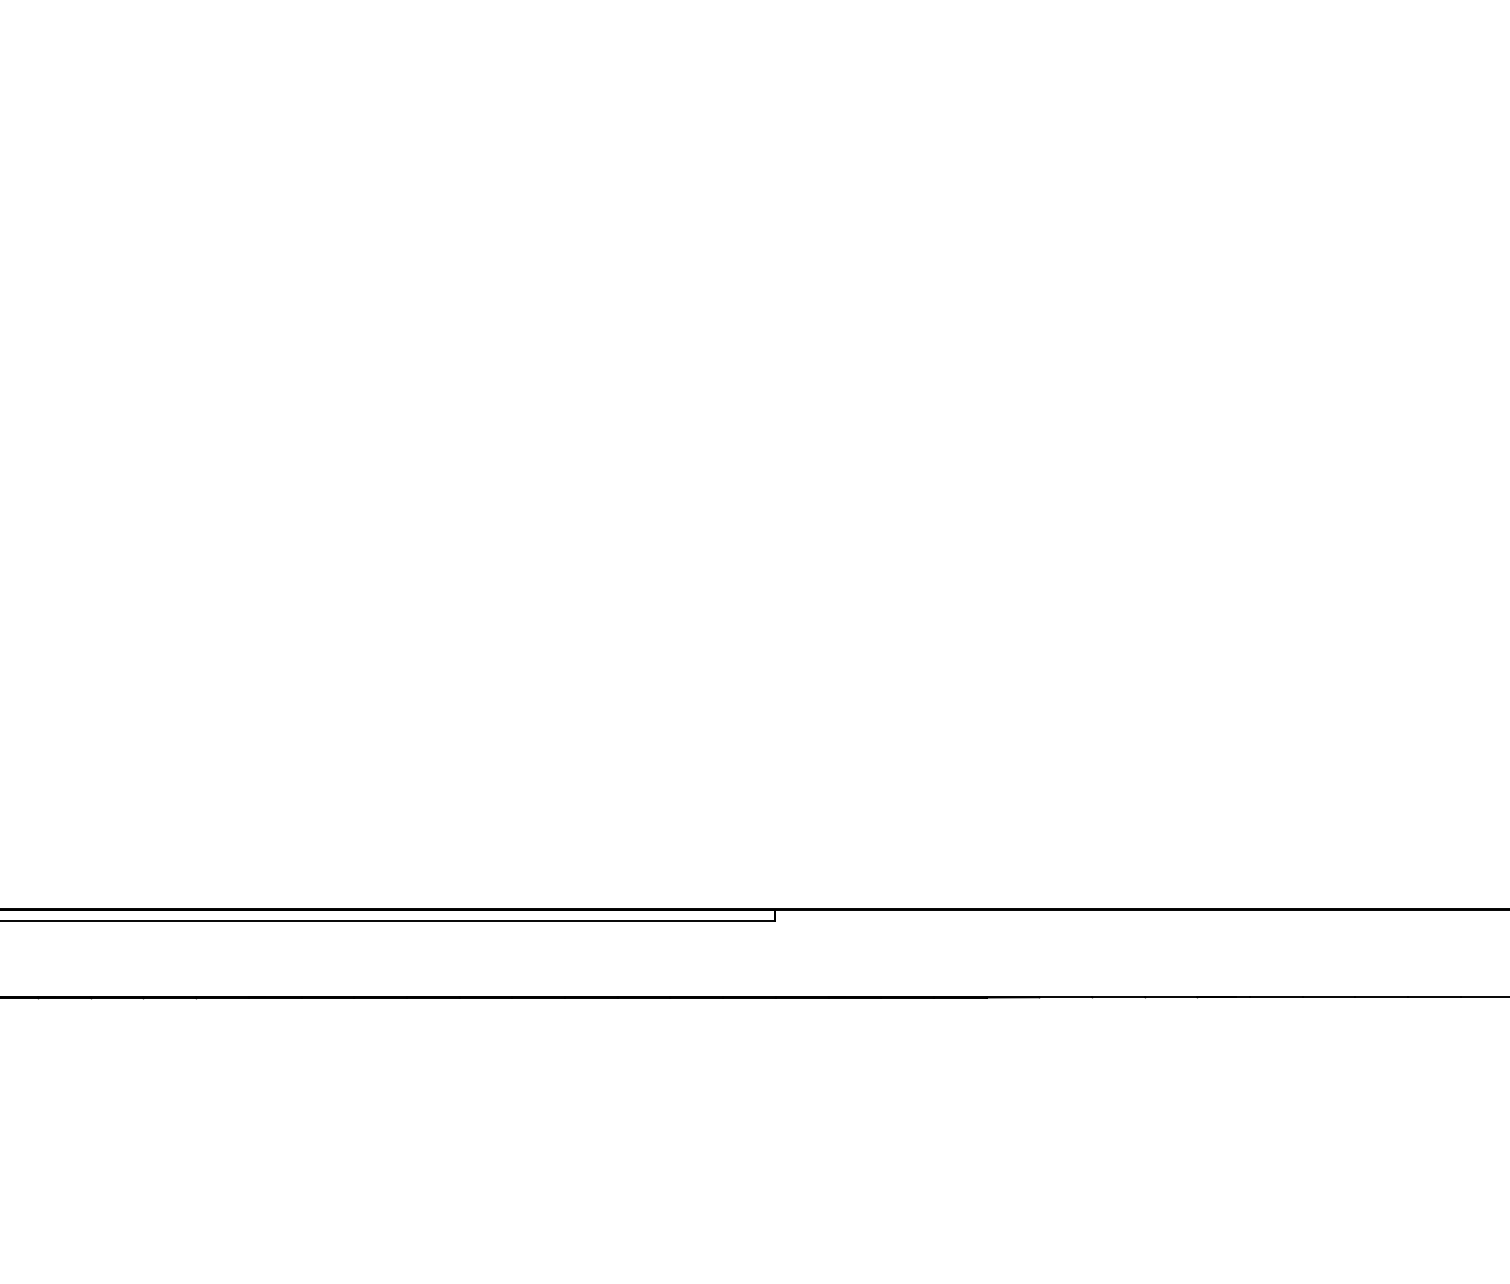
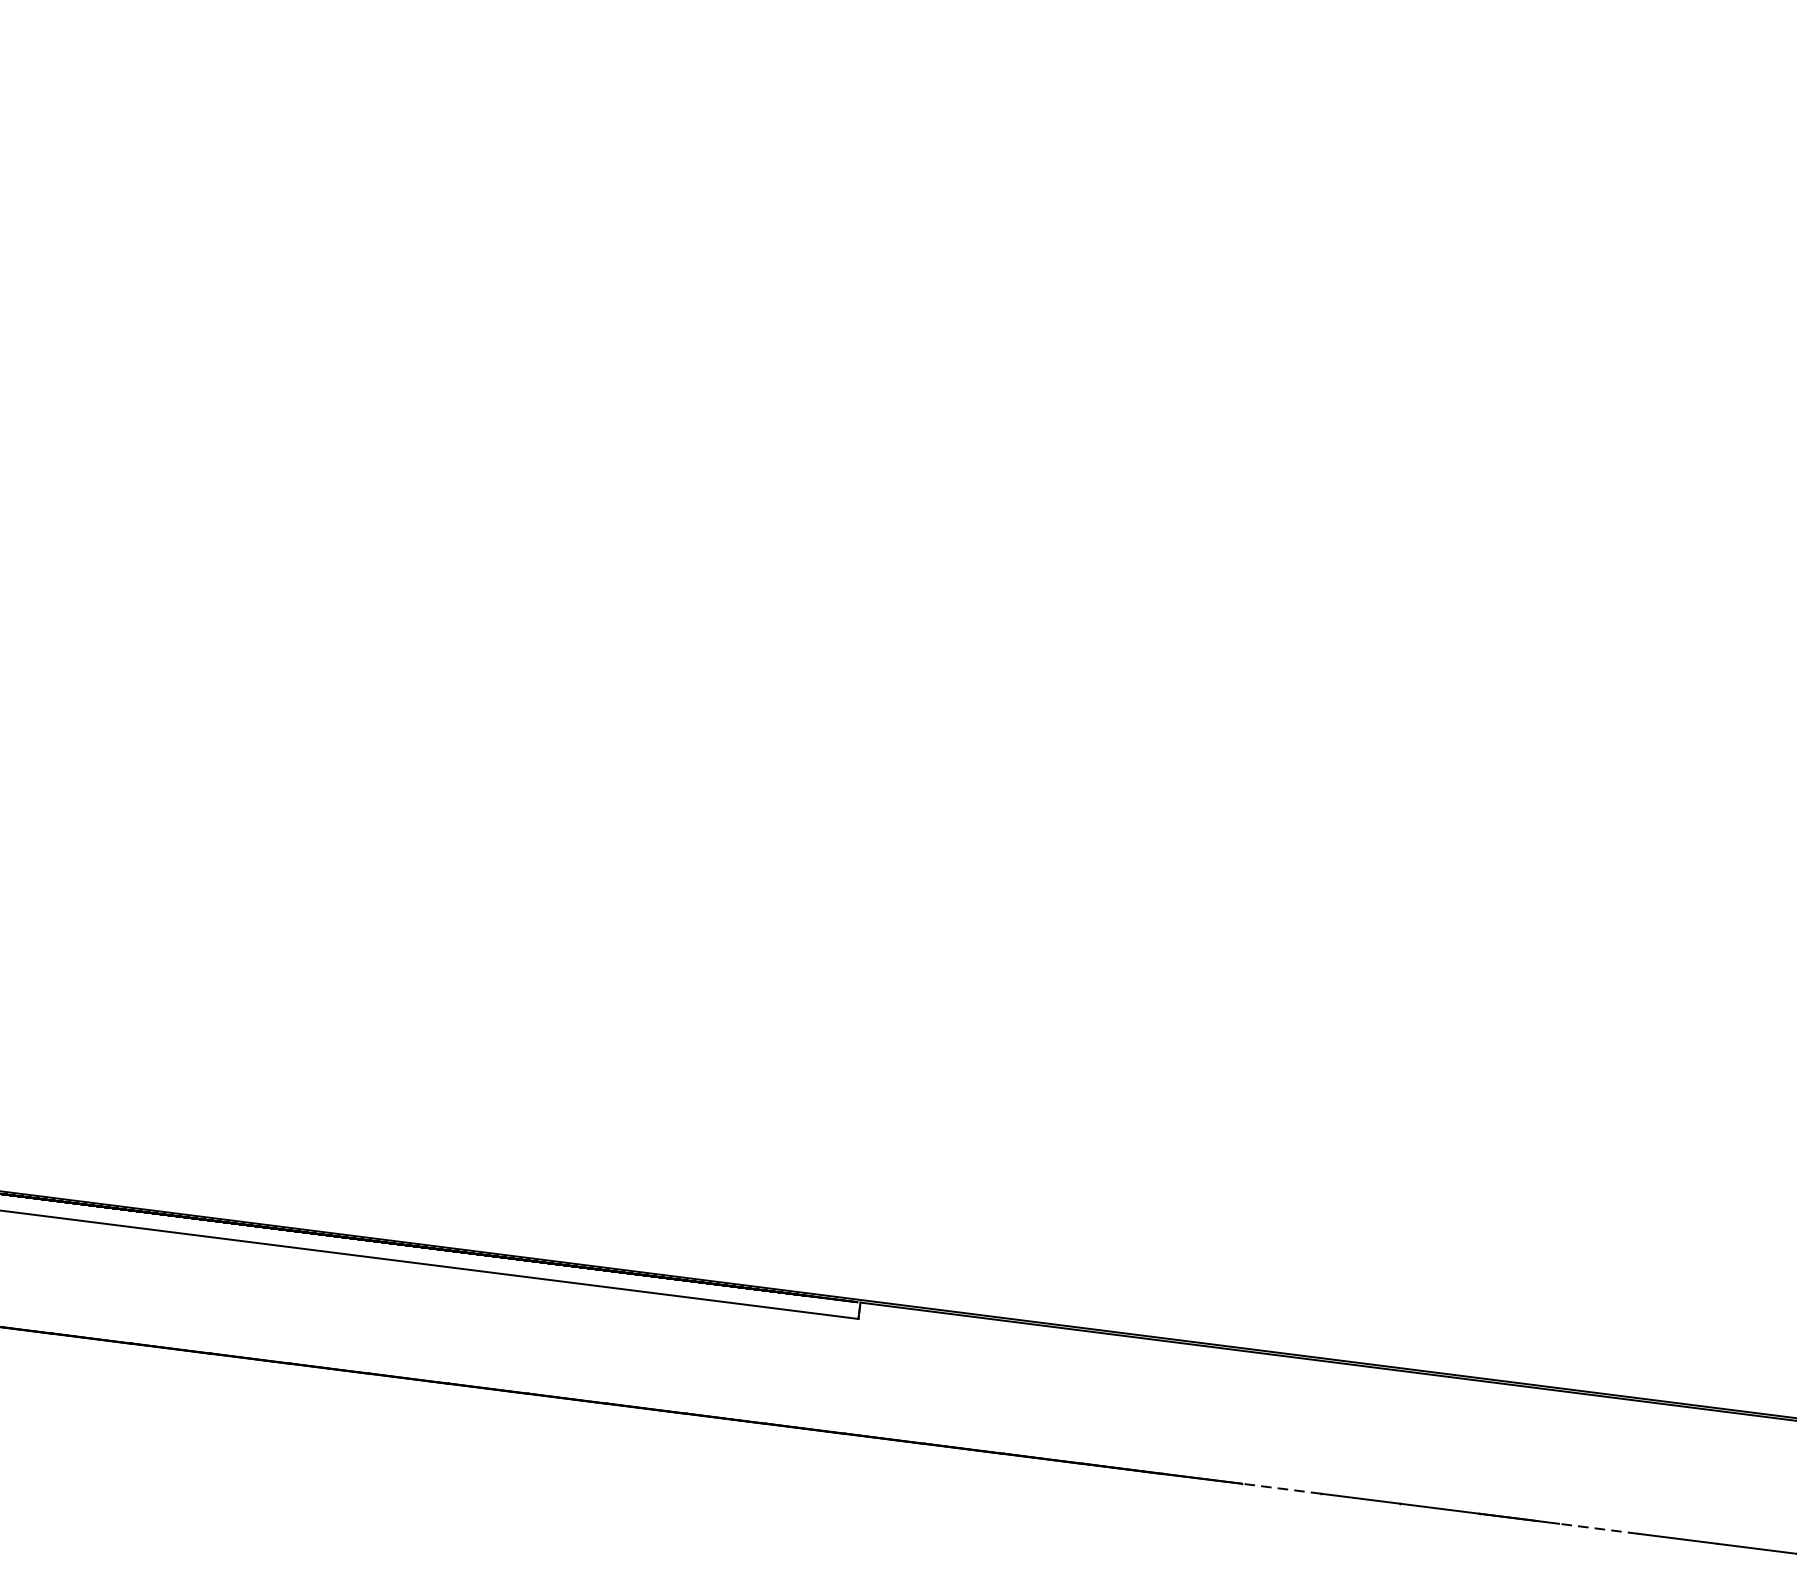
line: (1065, 997) -> (1281, 1489), solid -> dashed
line: (1275, 997) -> (1597, 1528), solid -> dashed

